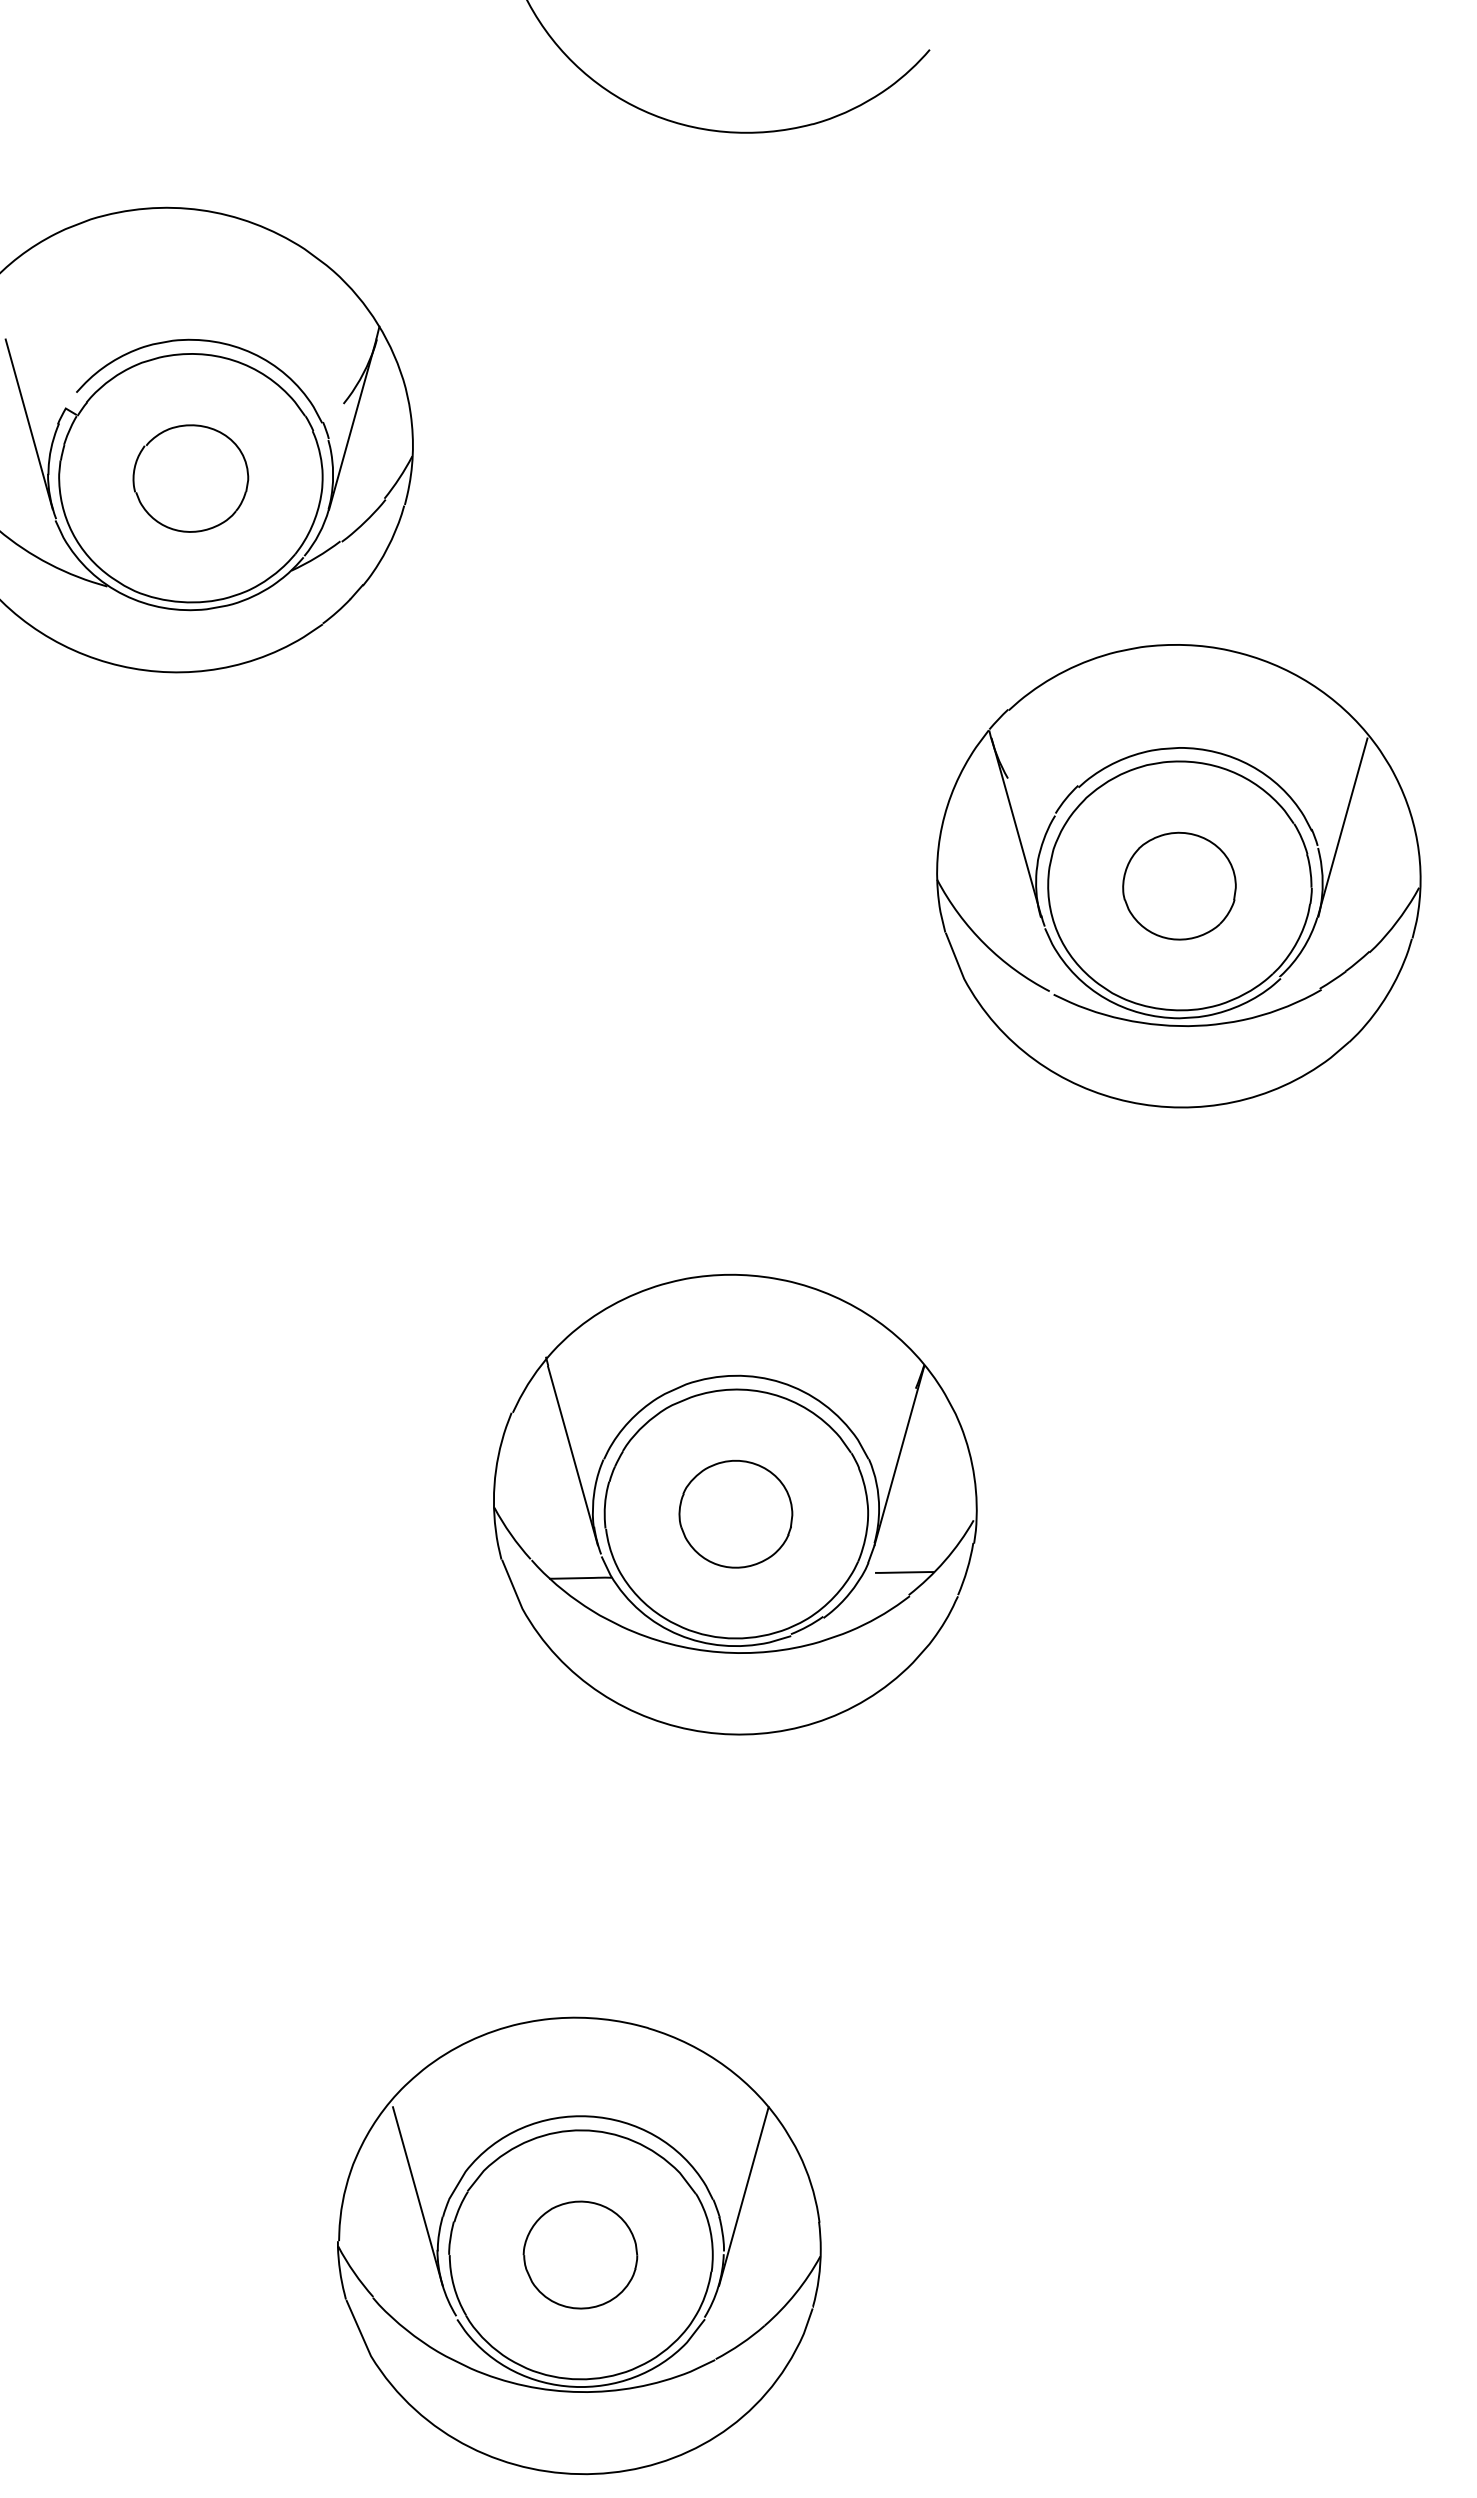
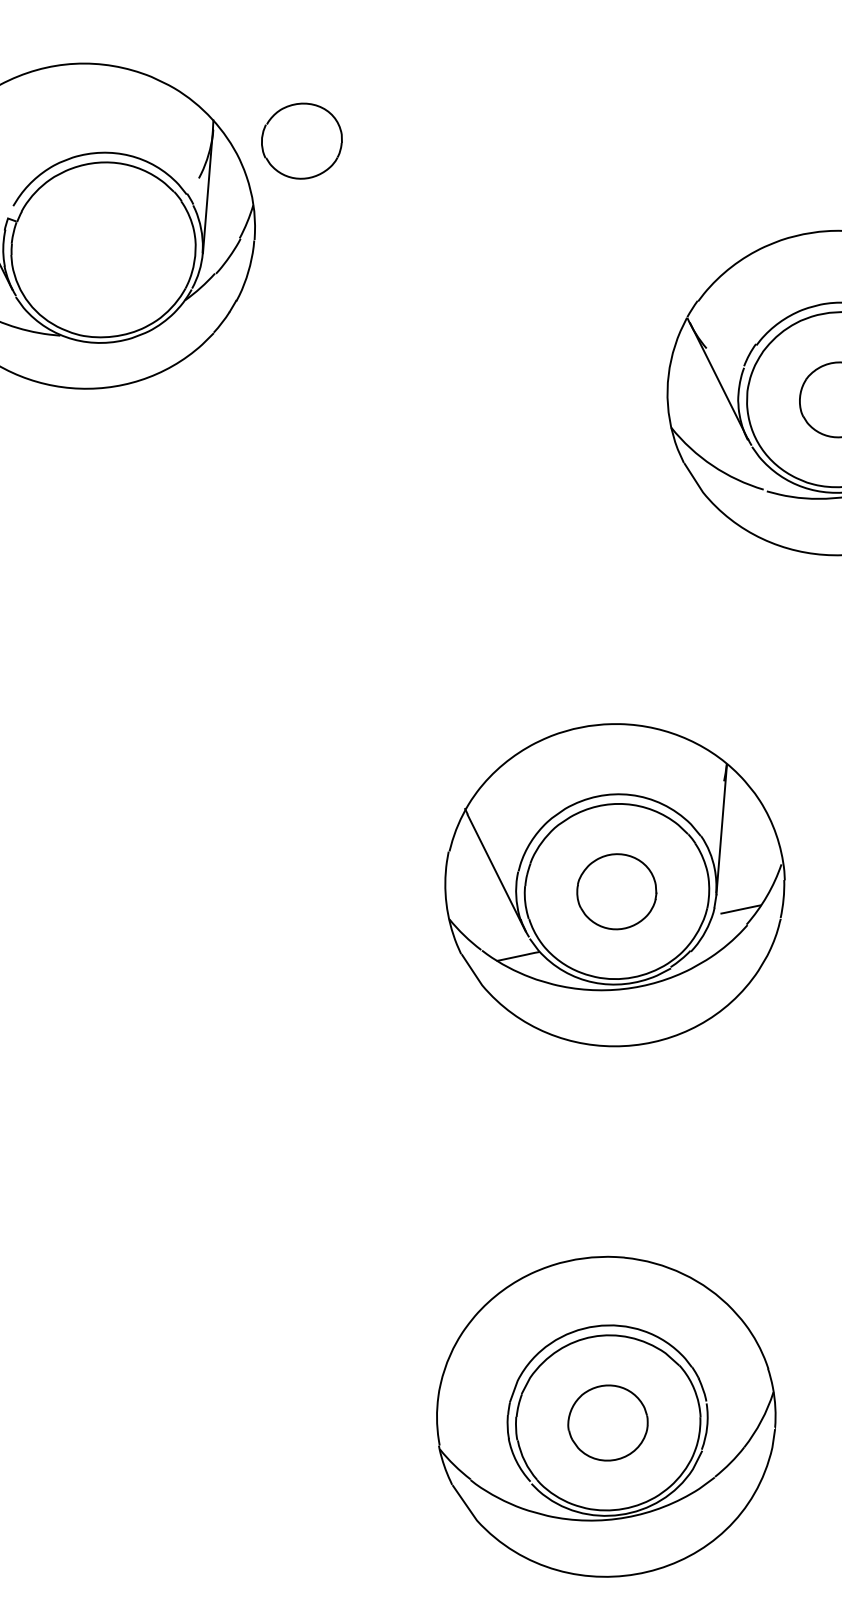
part: (190, 478) -> (301, 141), moved
line: (417, 2196) -> (487, 1404), removed
line: (743, 2196) -> (712, 1361), removed

